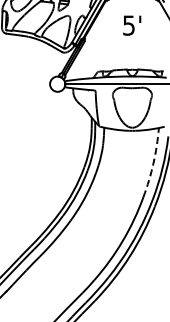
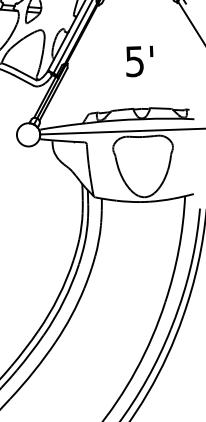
text: (132, 25) -> (140, 61), moved
arc: (153, 163) -> (178, 250), dashed -> solid

